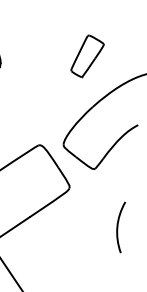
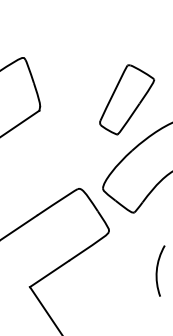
part: (87, 55) -> (126, 99), size x1.67

